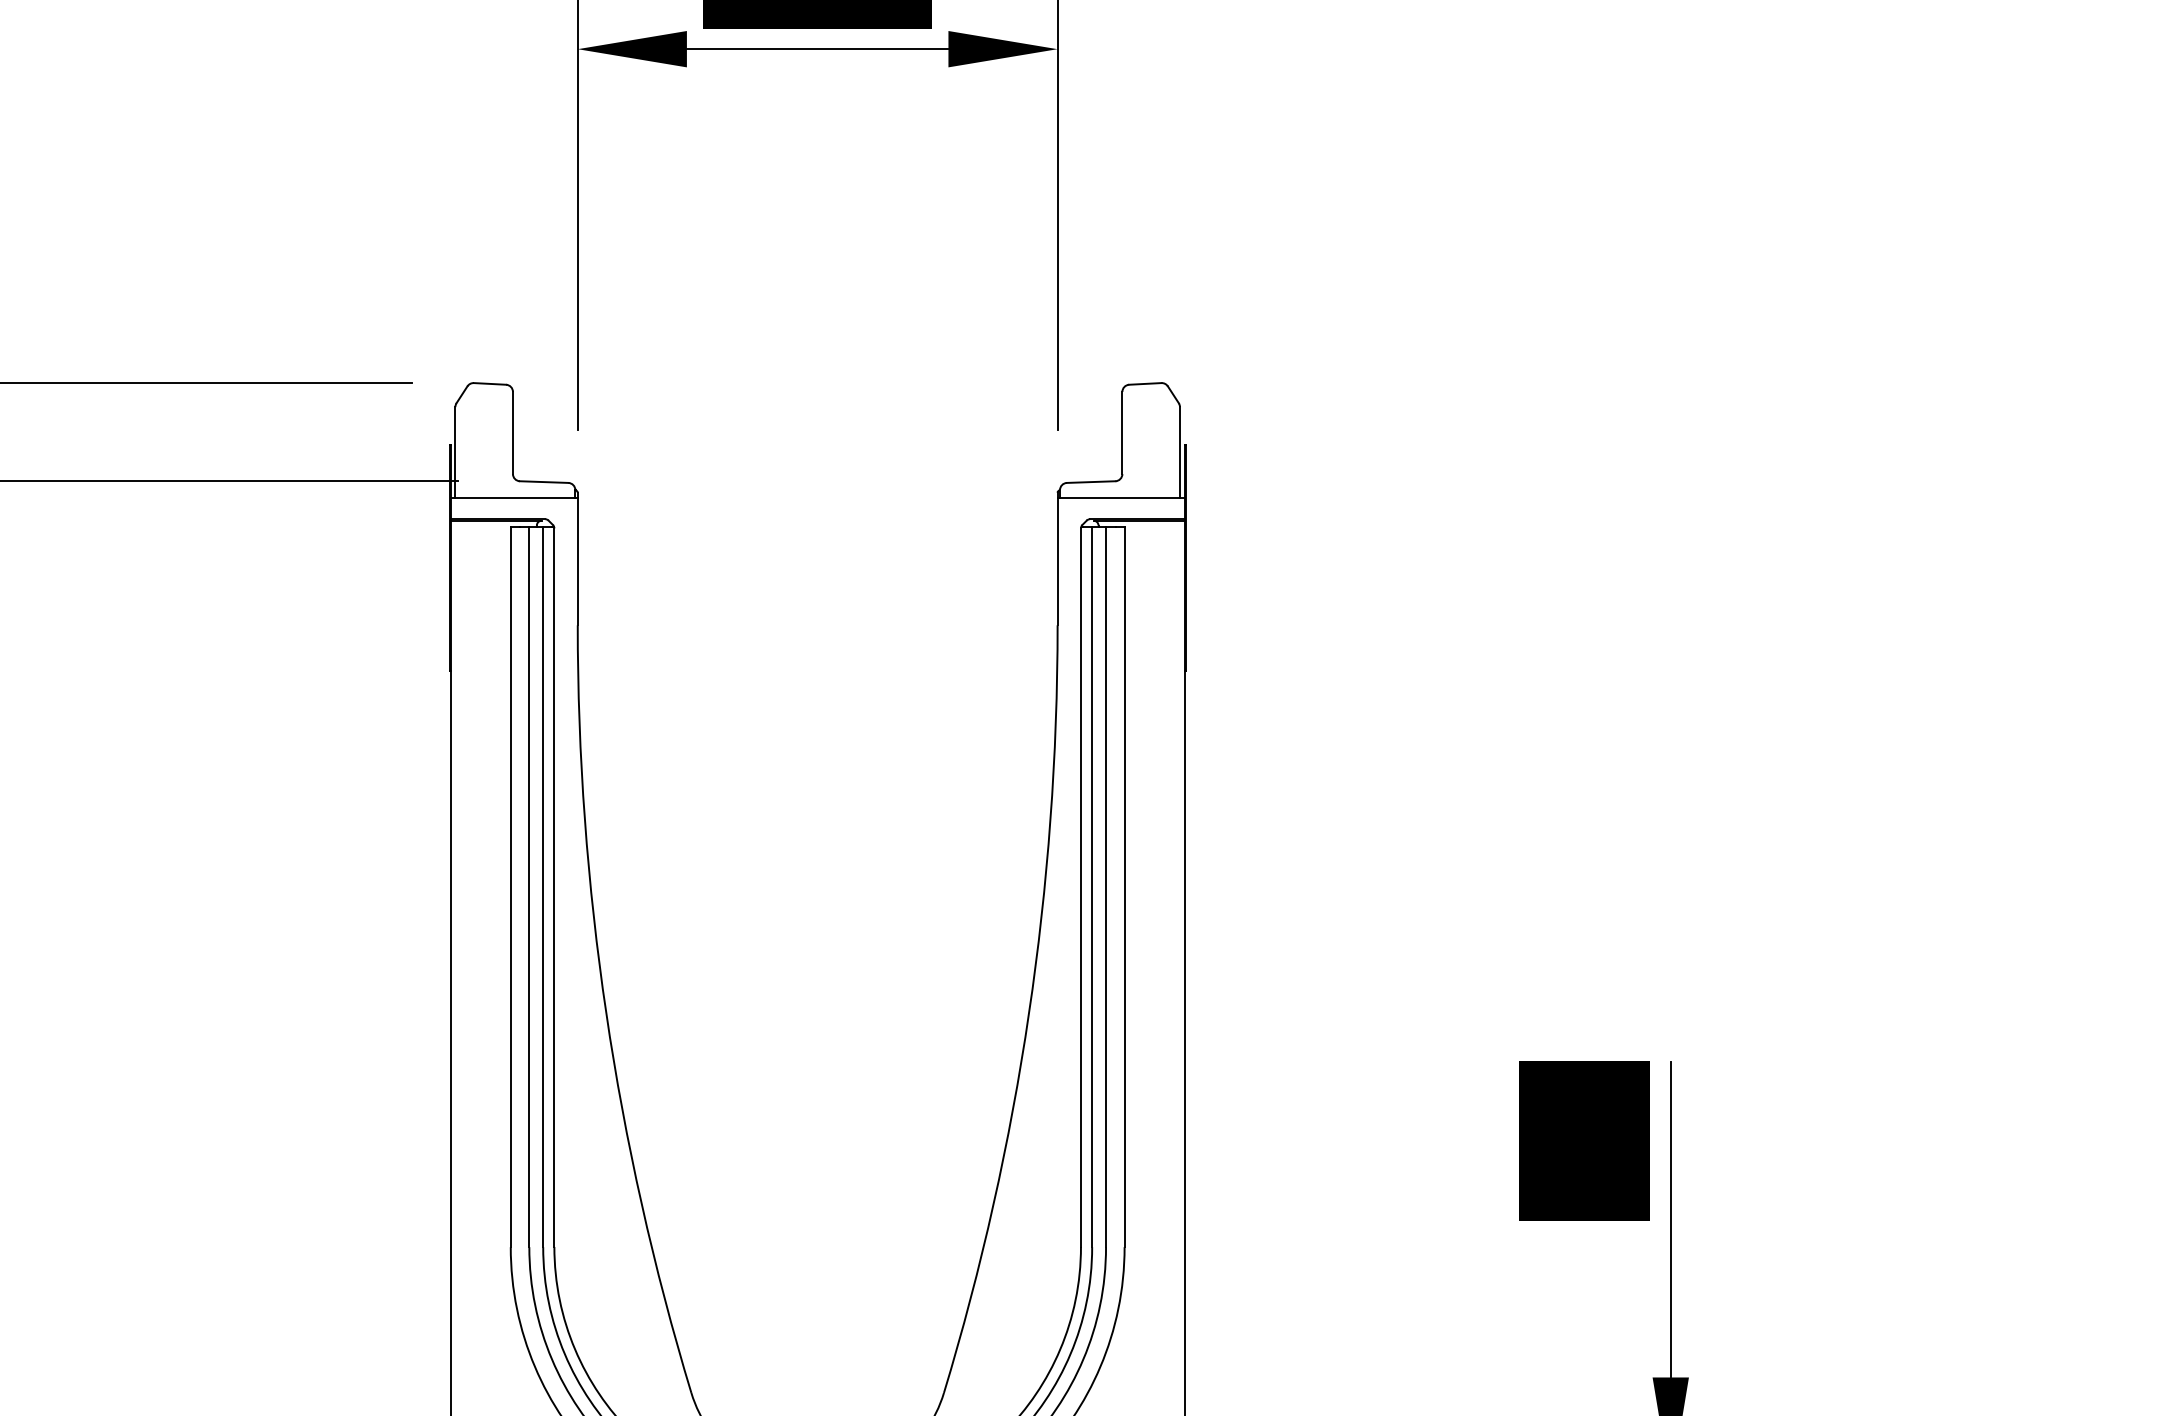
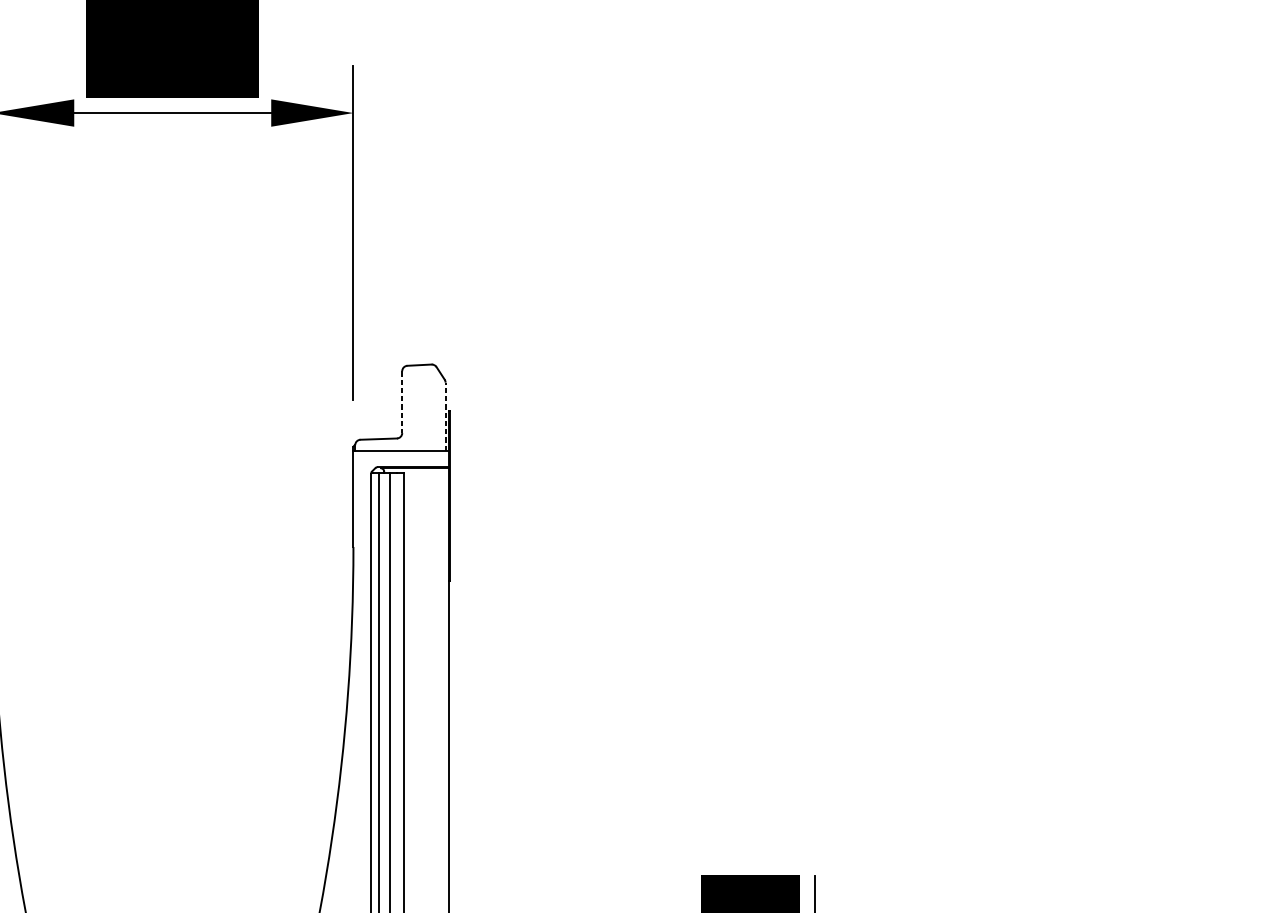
line: (1122, 433) -> (402, 402), solid -> dashed
line: (1179, 452) -> (445, 416), solid -> dashed

